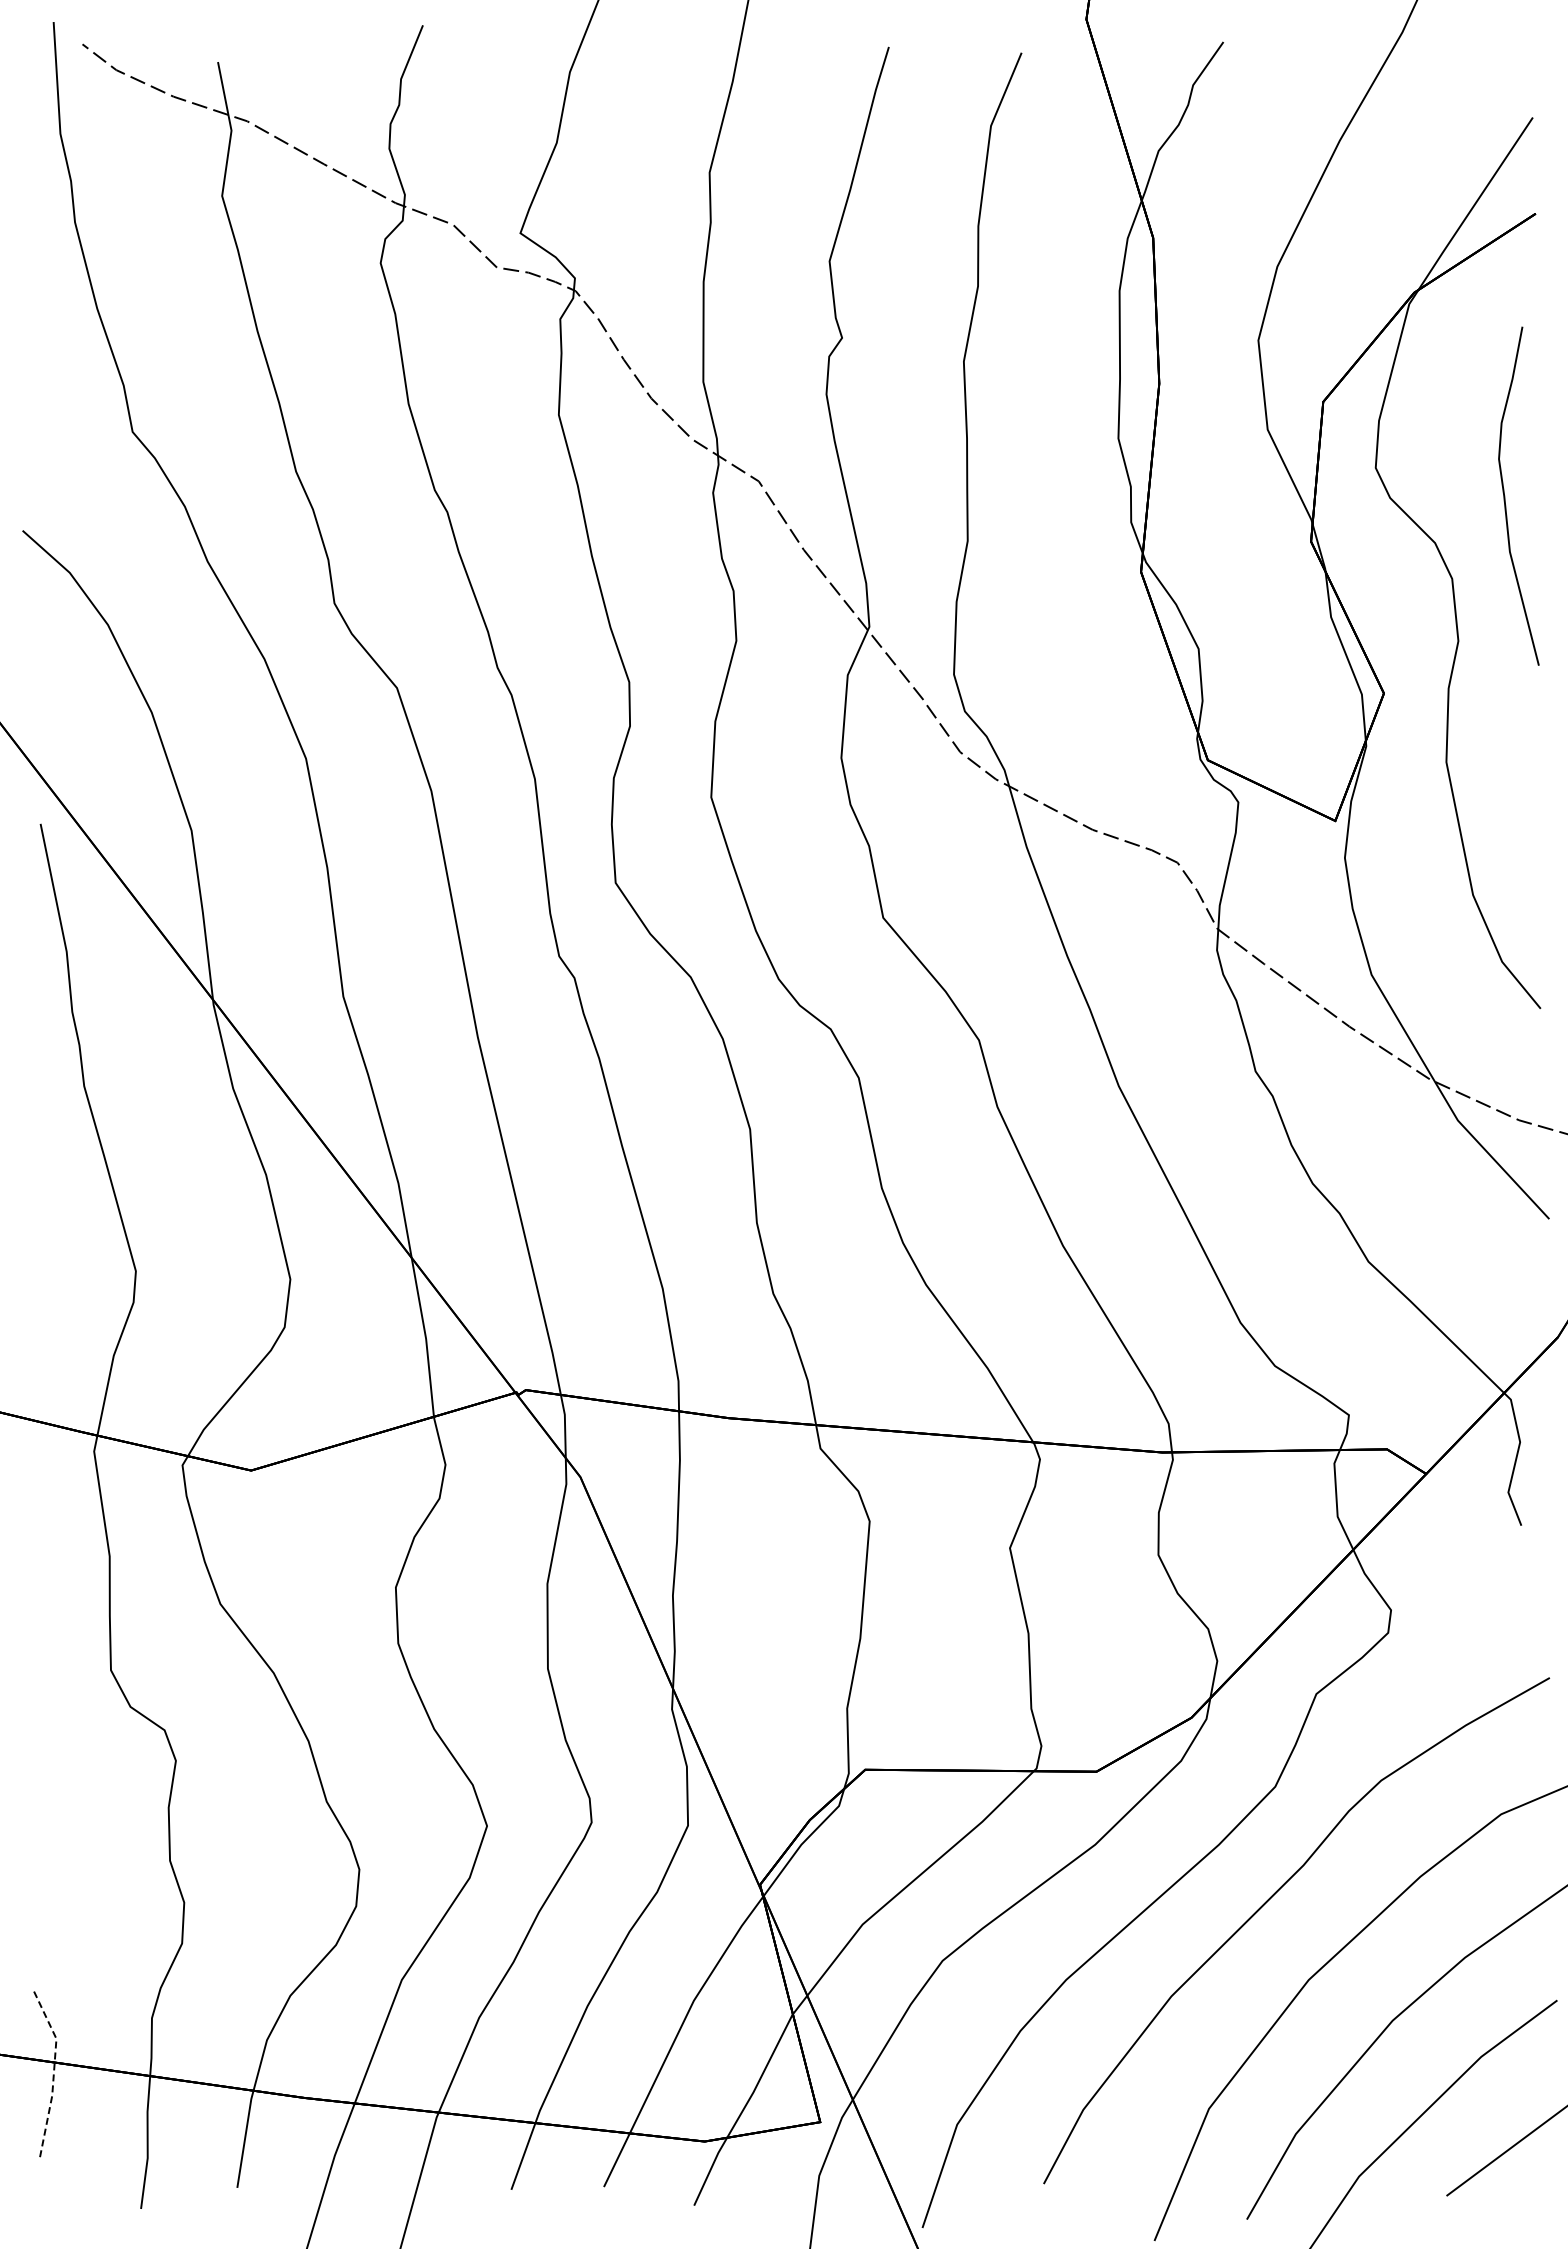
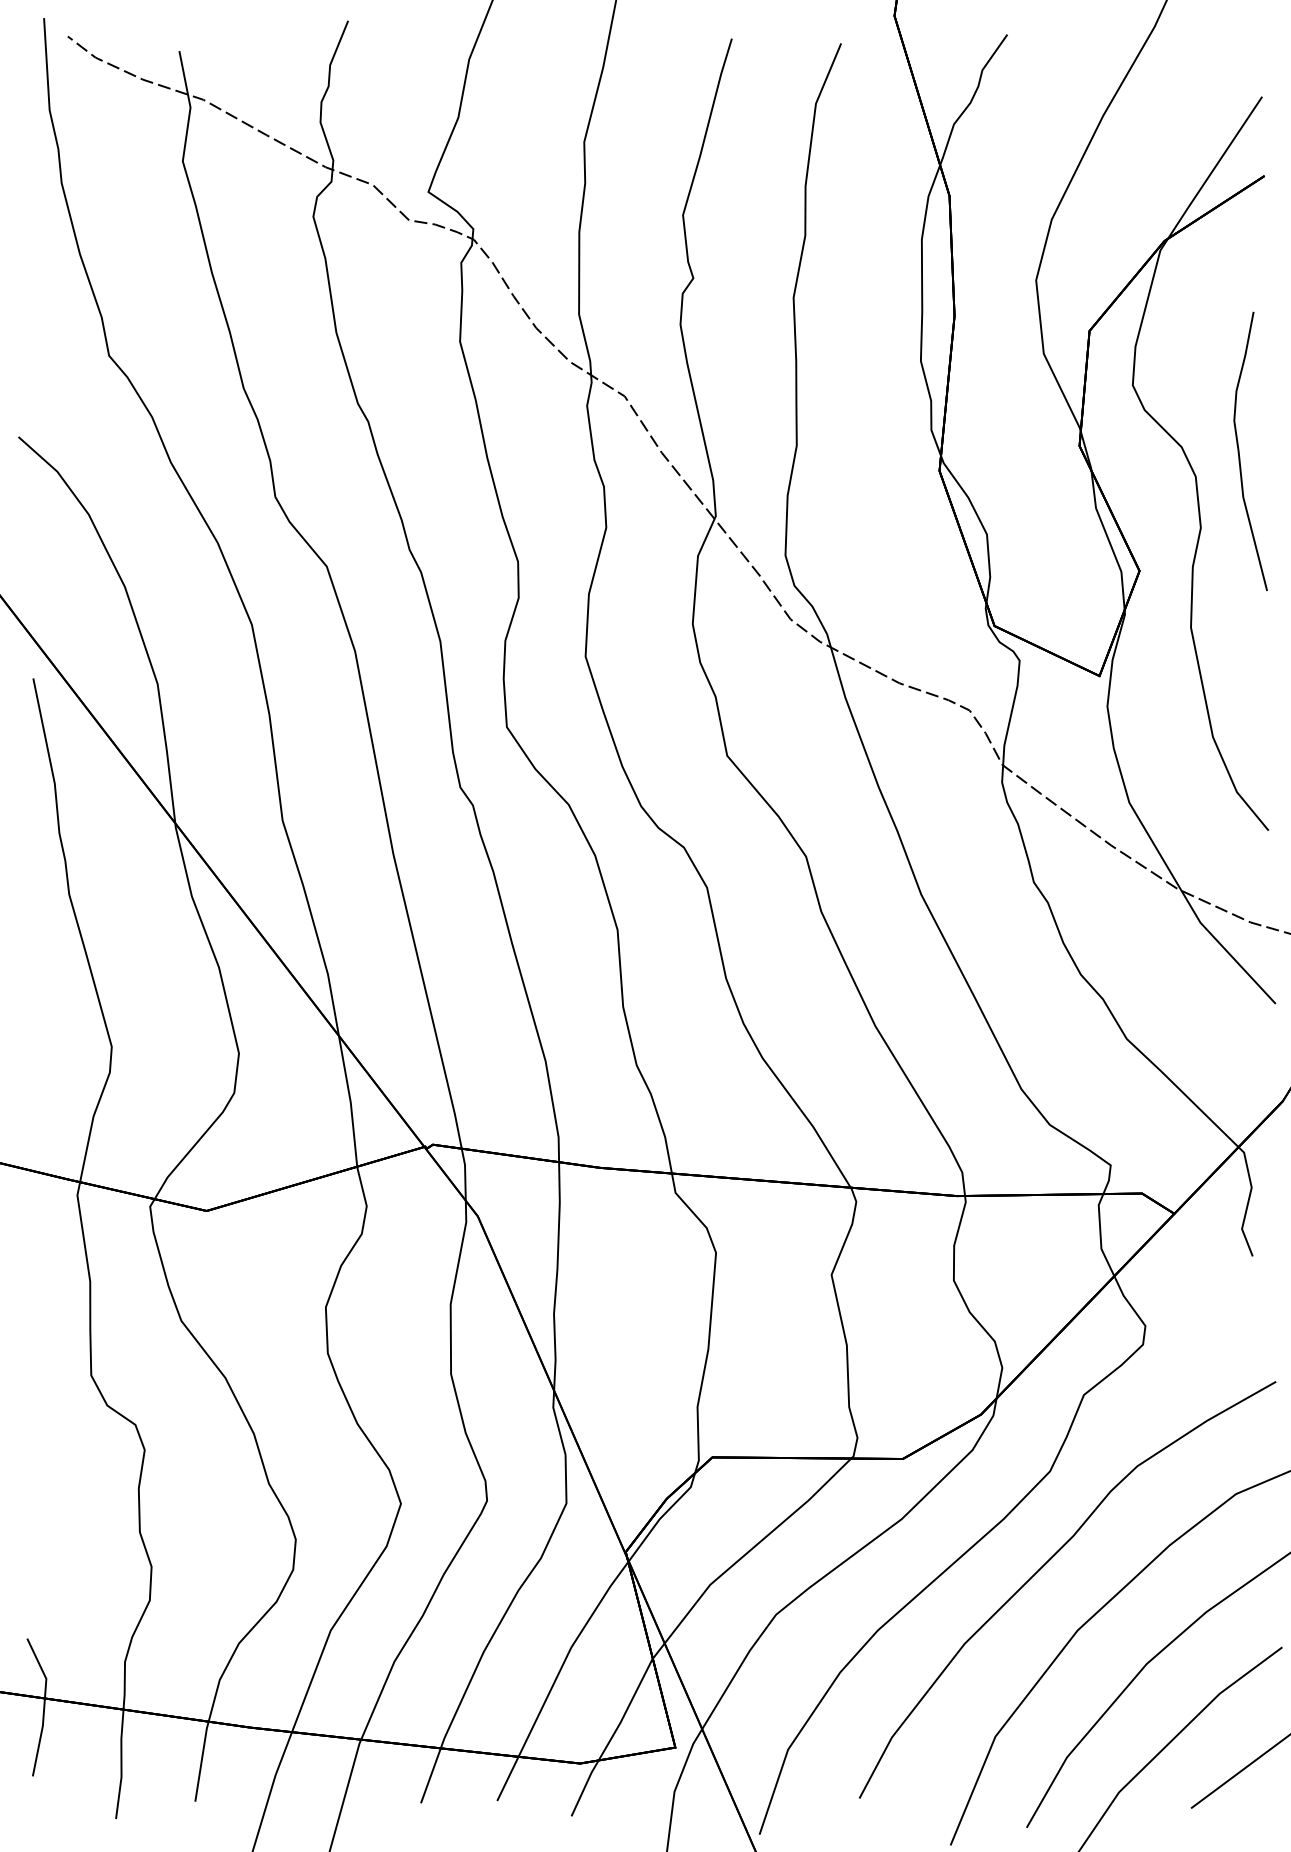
curve: (1505, 495) -> (1239, 450), moved
line: (54, 2071) -> (44, 1705), dashed -> solid

